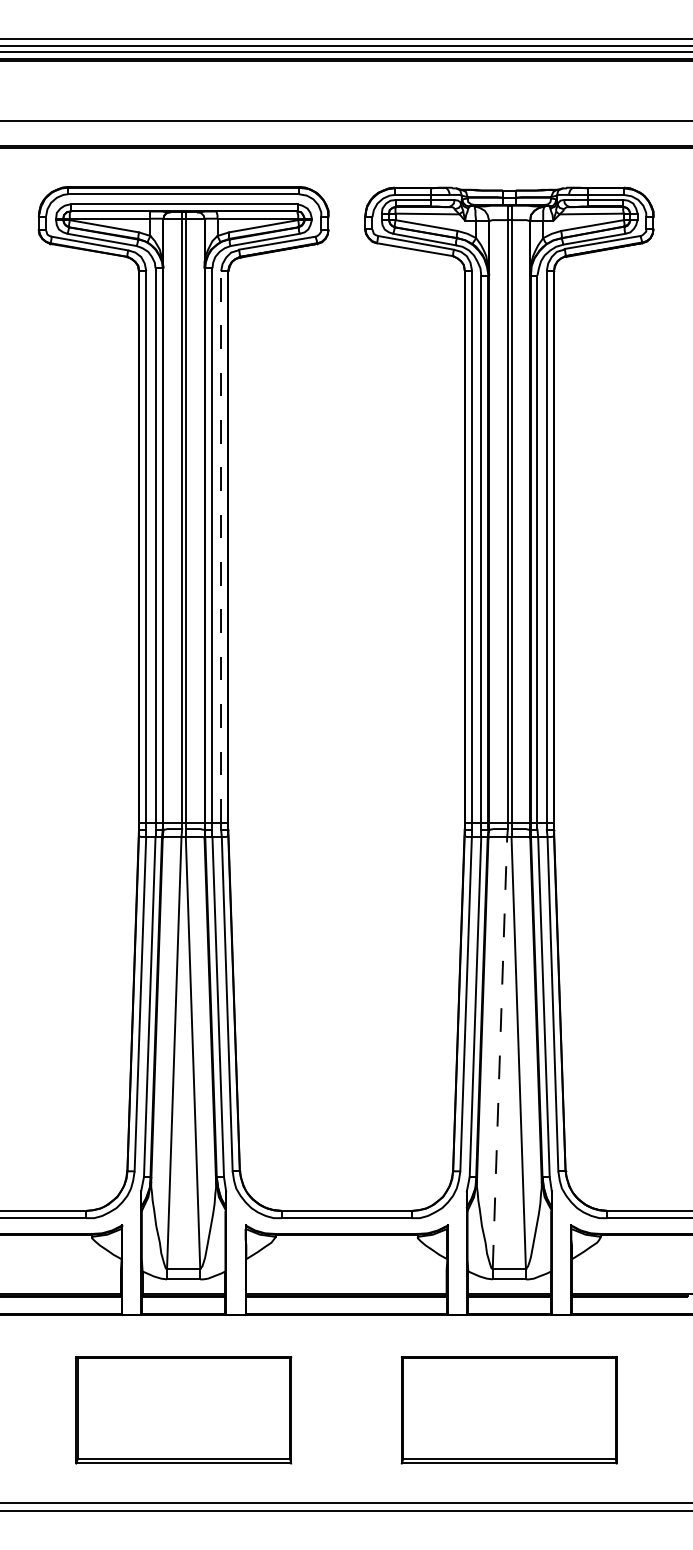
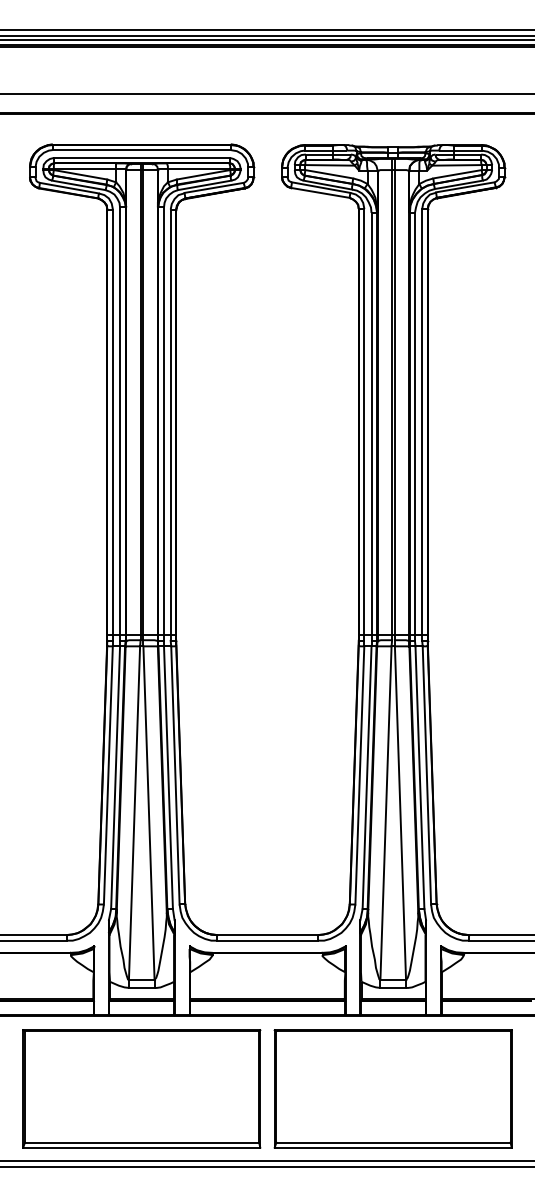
line: (221, 546) -> (170, 422), dashed -> solid
line: (499, 1052) -> (385, 812), dashed -> solid
part: (183, 1410) -> (141, 1089), size x1.43
part: (508, 1410) -> (392, 1089), size x1.43

